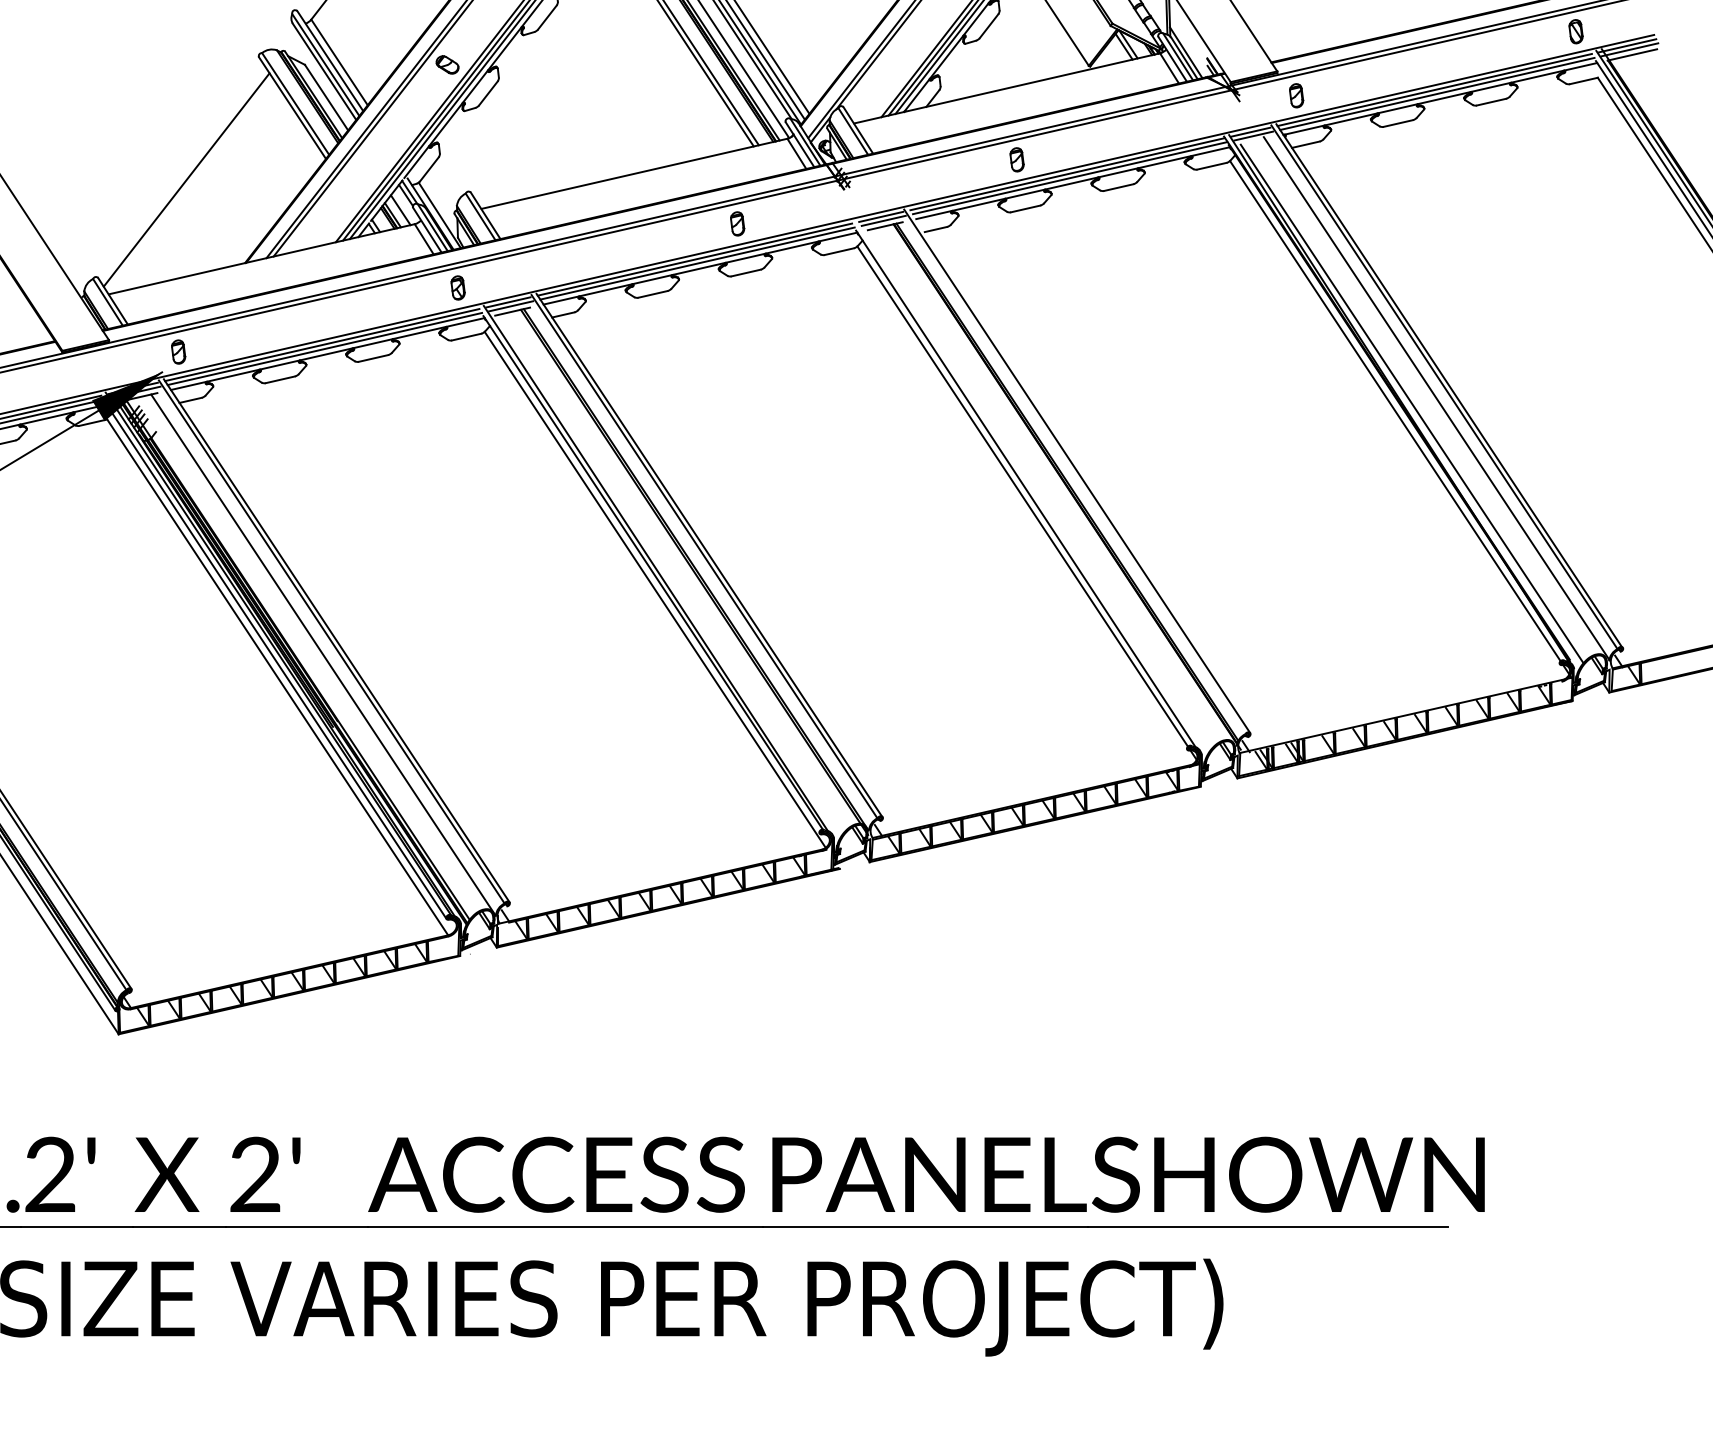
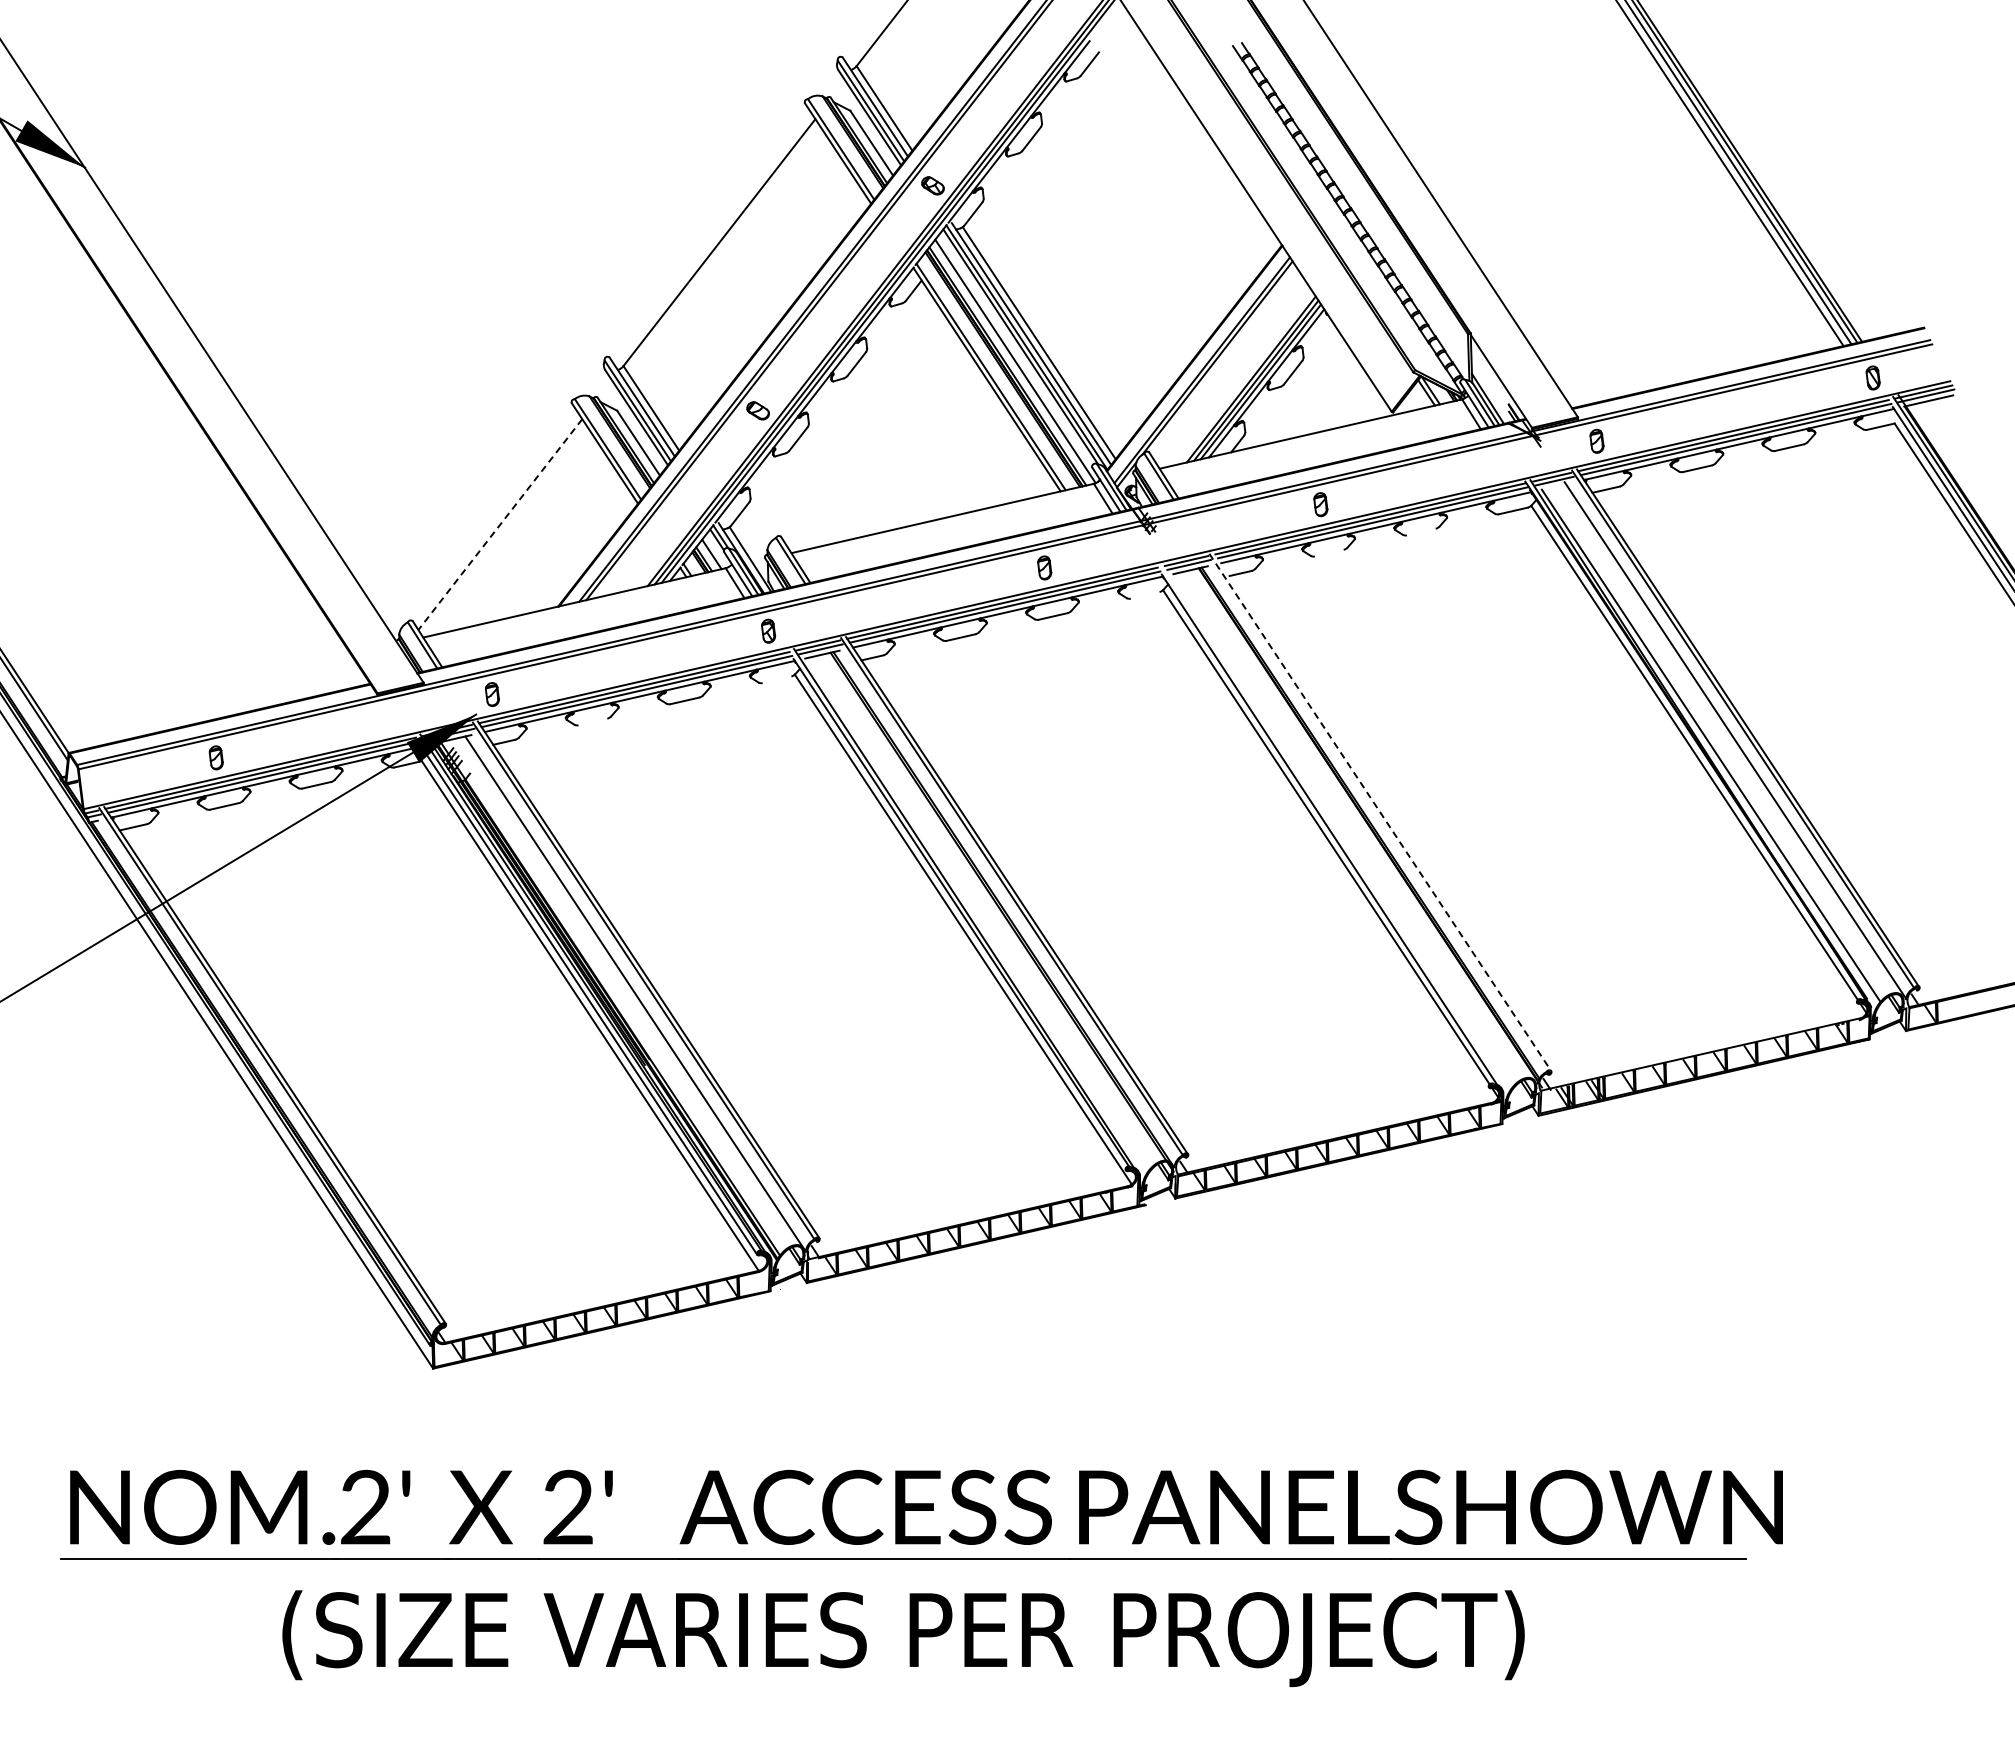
line: (186, 179) -> (500, 524), solid -> dashed
line: (1117, 187) -> (1420, 531), removed
line: (1024, 208) -> (1328, 552), removed
line: (838, 251) -> (1144, 595), removed
line: (466, 336) -> (776, 679), removed
line: (279, 379) -> (592, 721), removed
line: (1077, 471) -> (1380, 812), solid -> dashed

